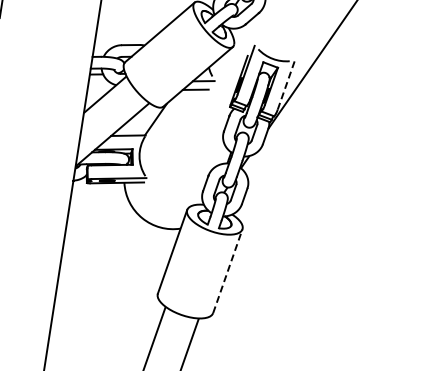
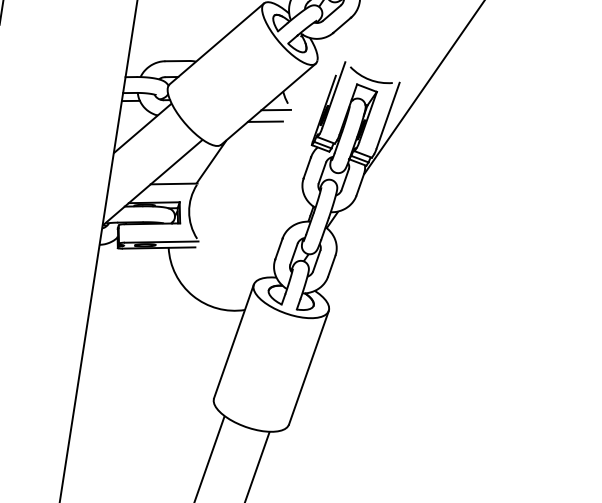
line: (286, 85) -> (388, 115), dashed -> solid
line: (228, 270) -> (309, 366), dashed -> solid

